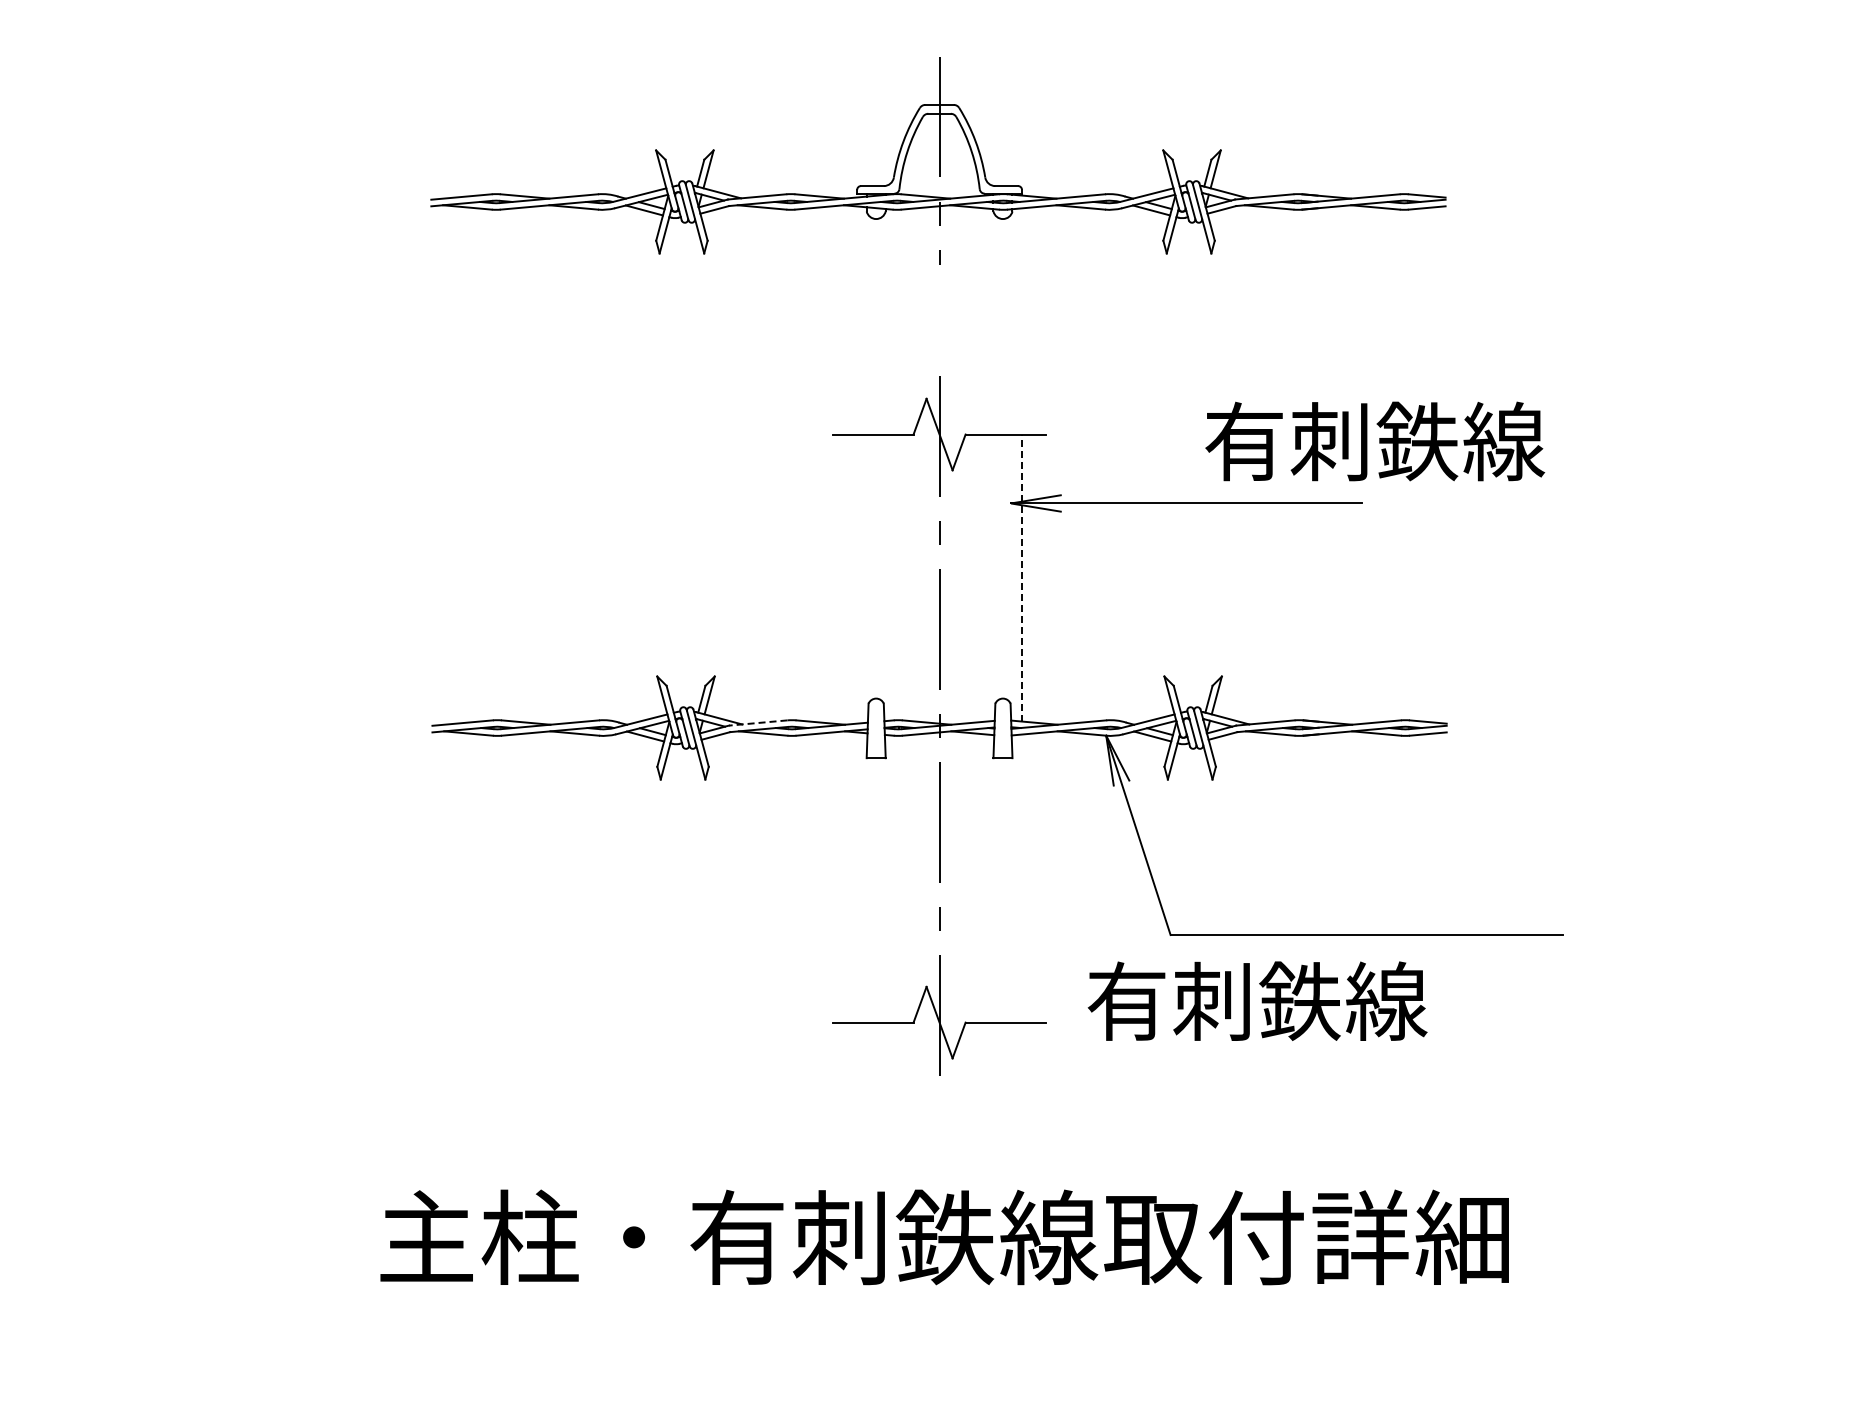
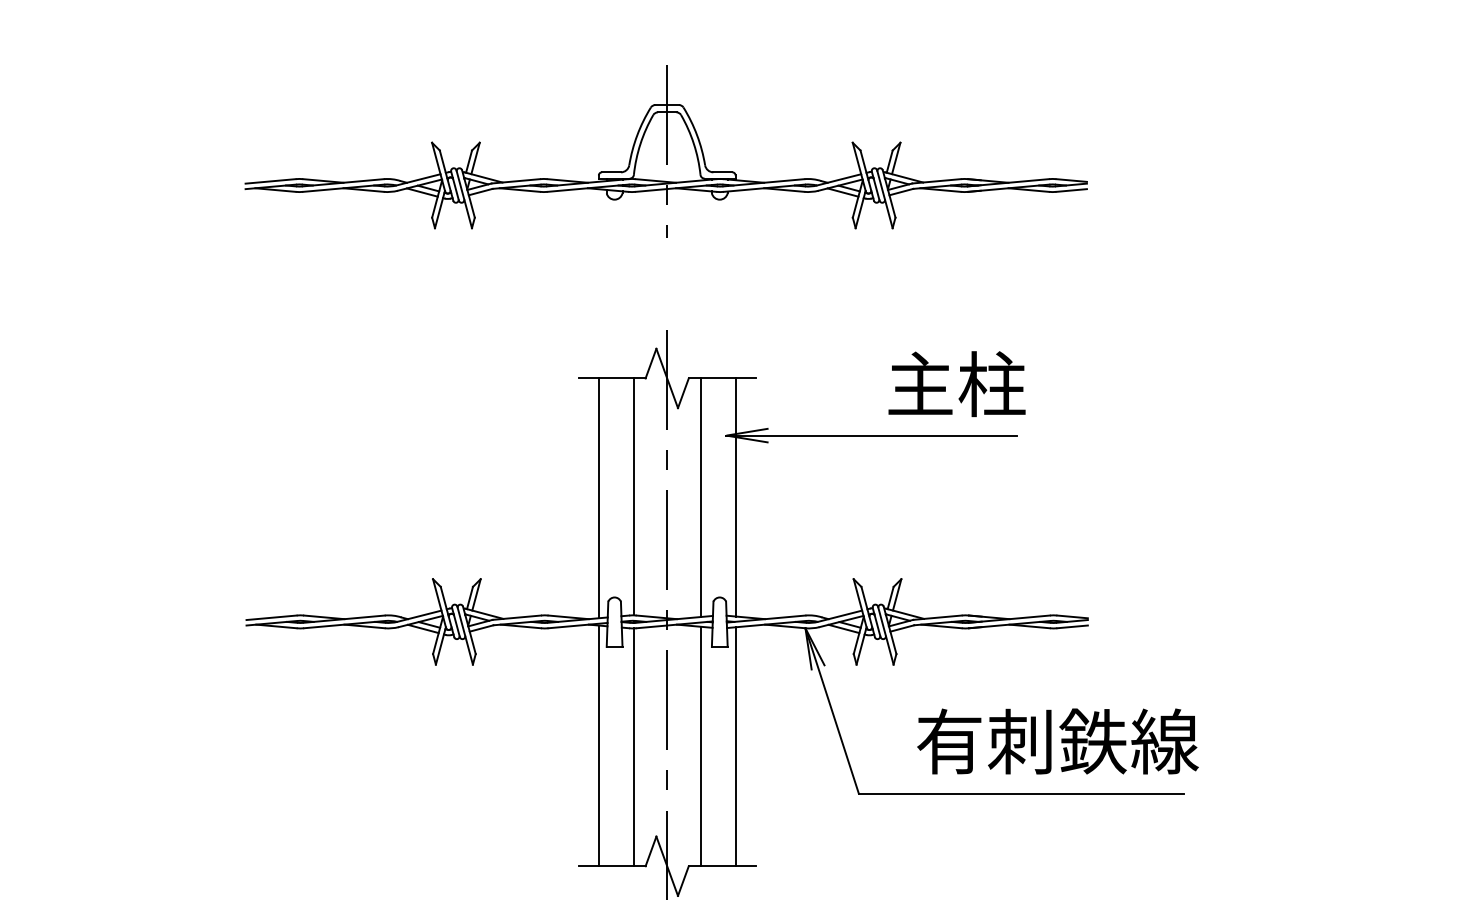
text: (1375, 441) -> (1028, 384), 有刺鉄線 -> 主柱
line: (899, 577) -> (633, 497), added
line: (1022, 577) -> (735, 497), dashed -> solid
line: (857, 578) -> (599, 497), added
line: (980, 578) -> (701, 497), added
line: (757, 723) -> (516, 618), dashed -> solid
line: (857, 877) -> (599, 745), added
line: (980, 877) -> (701, 745), added
line: (899, 878) -> (633, 746), added
line: (1022, 878) -> (735, 746), added
text: (1257, 1000) -> (1057, 740), moved

